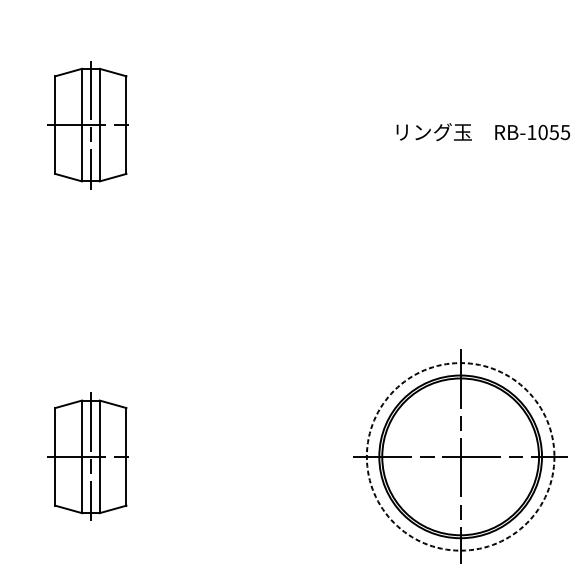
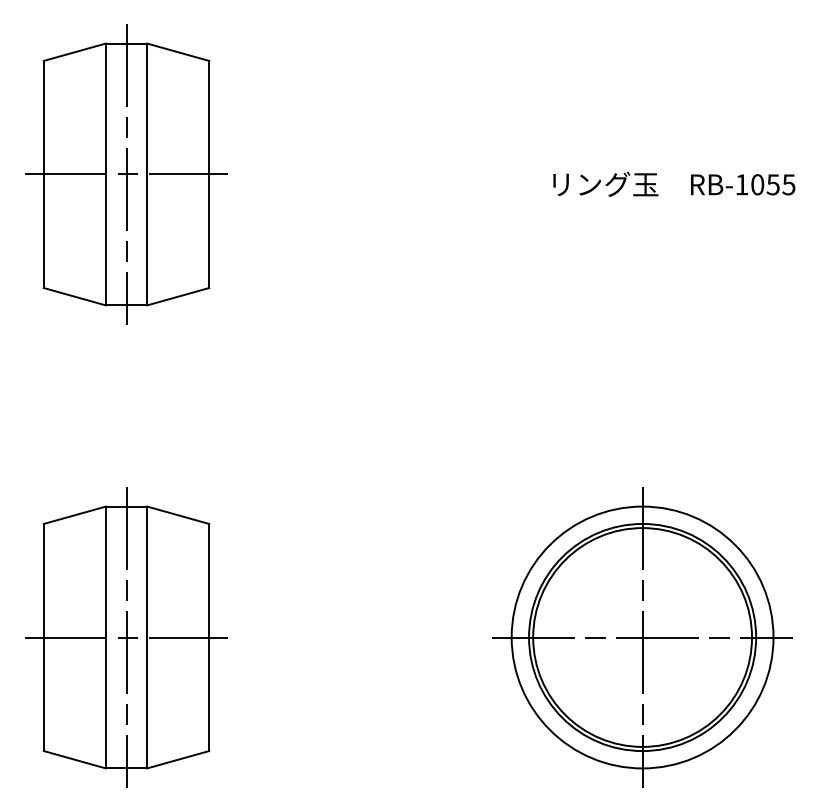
part: (90, 125) -> (126, 174), size x1.67
part: (90, 456) -> (126, 637), size x1.67
circle: (460, 456) -> (642, 637), dashed -> solid

